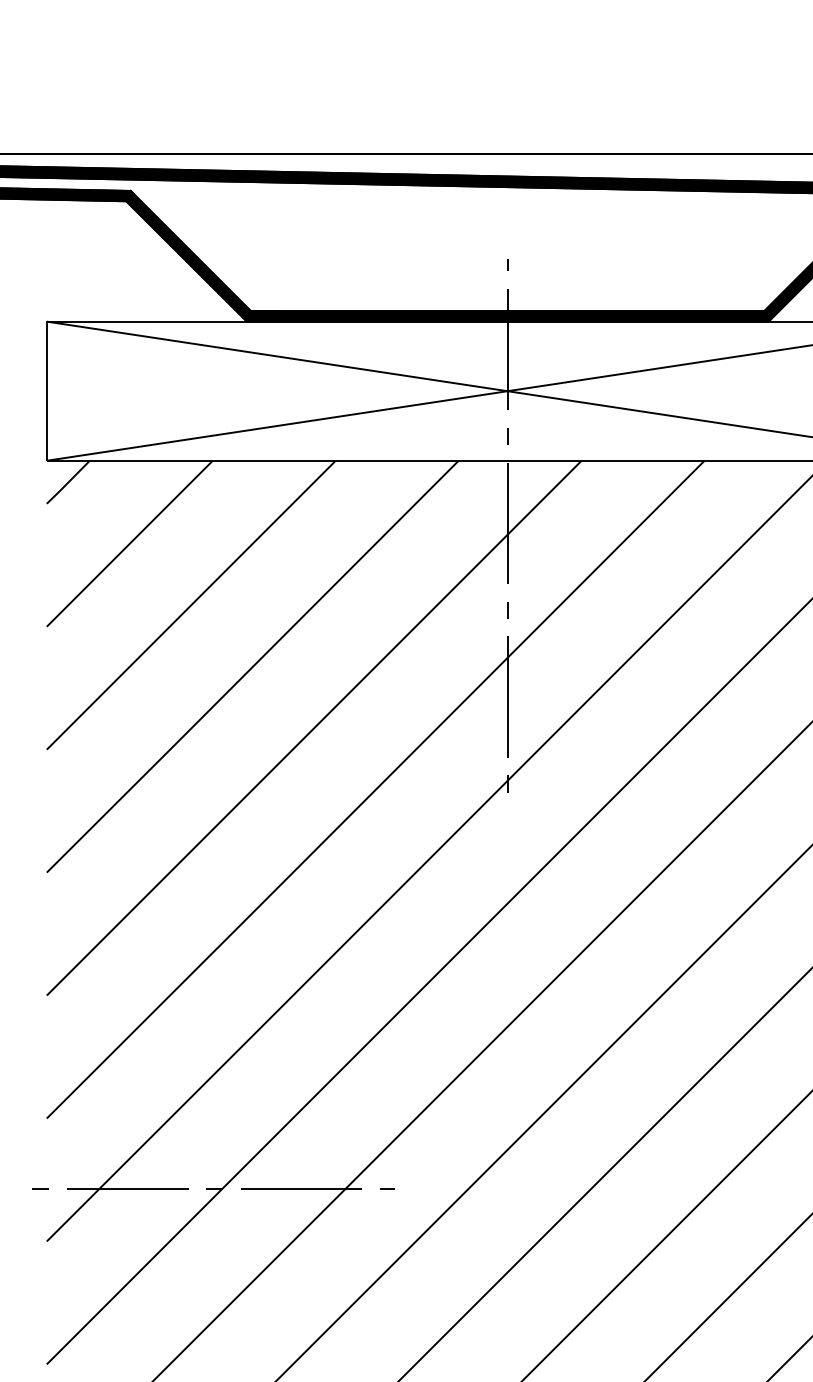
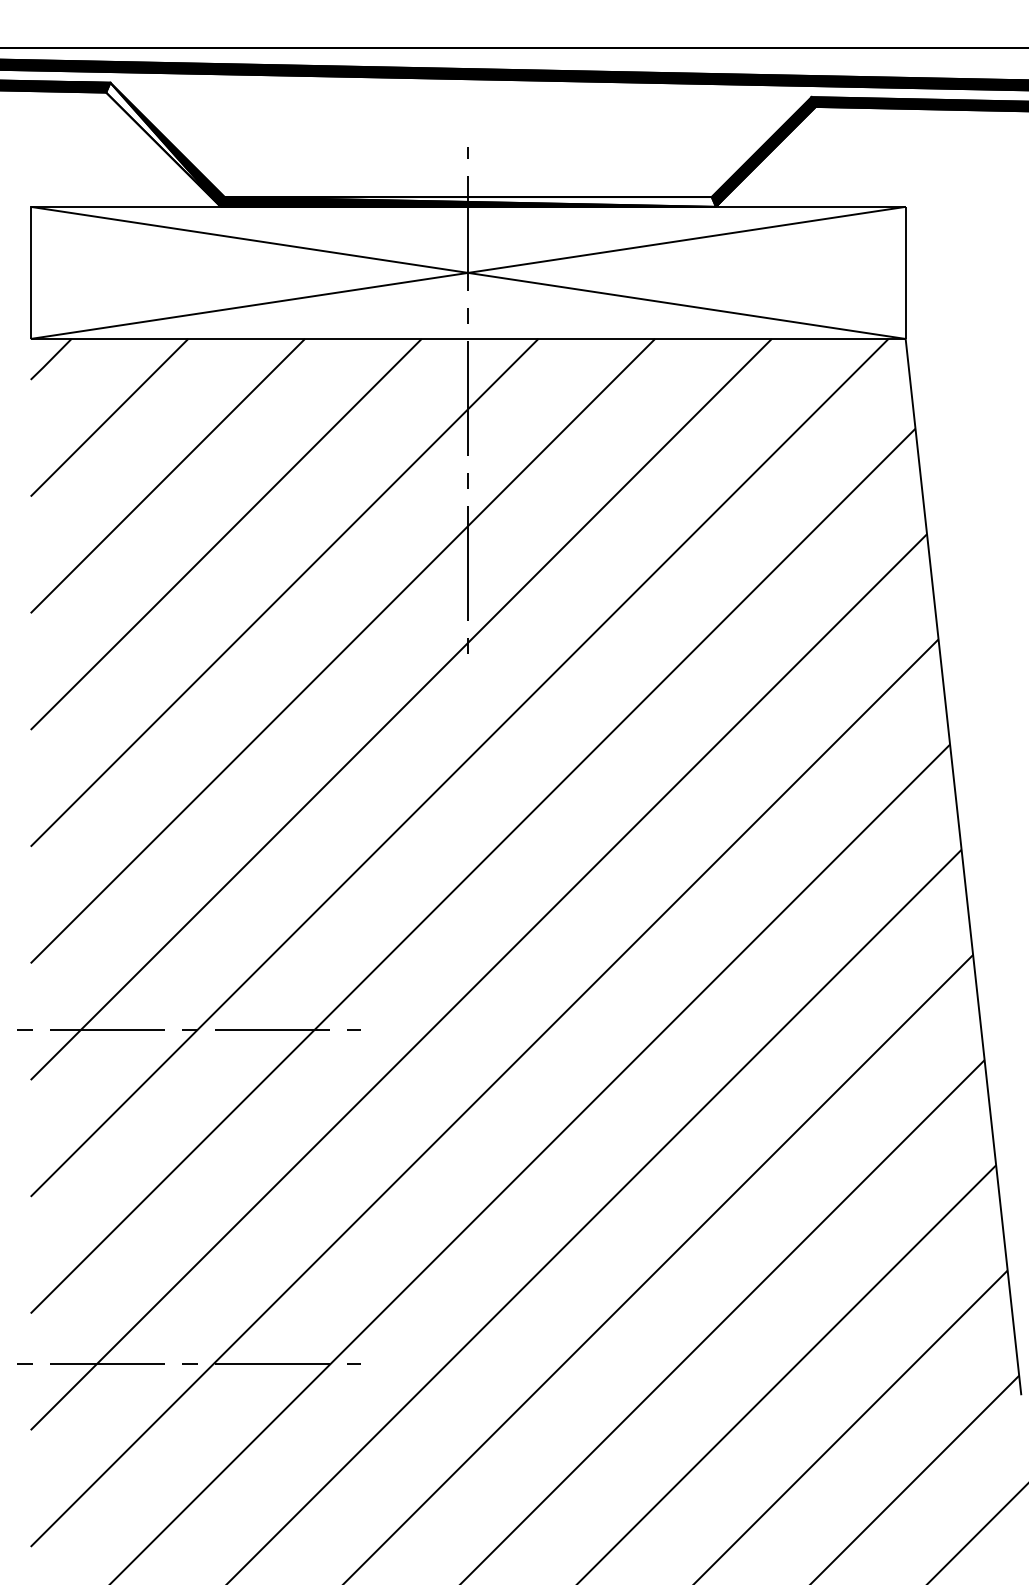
fill: (186, 255) -> (163, 144), removed
fill: (509, 315) -> (469, 201), removed

